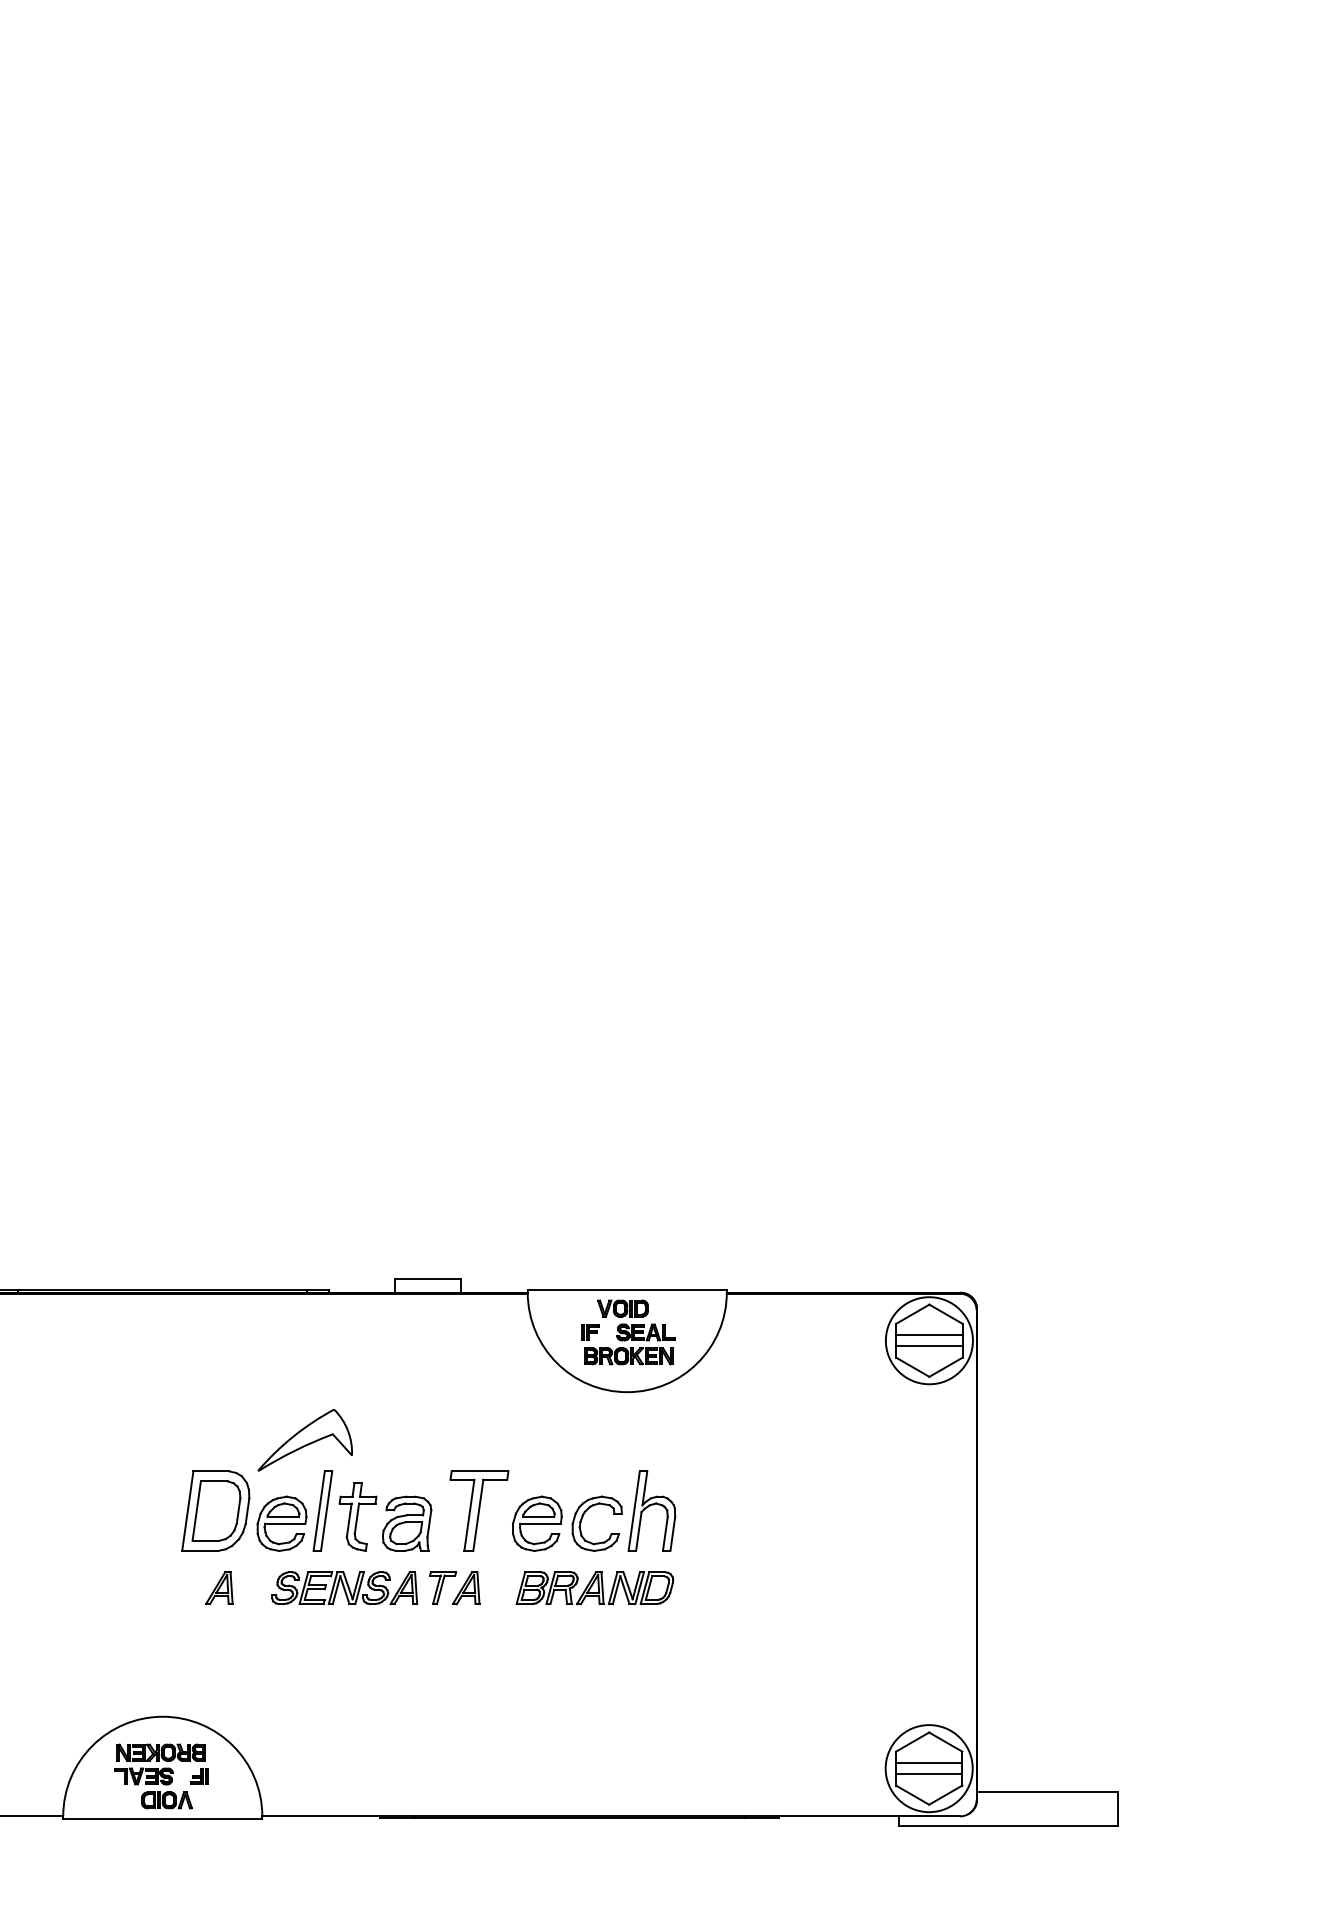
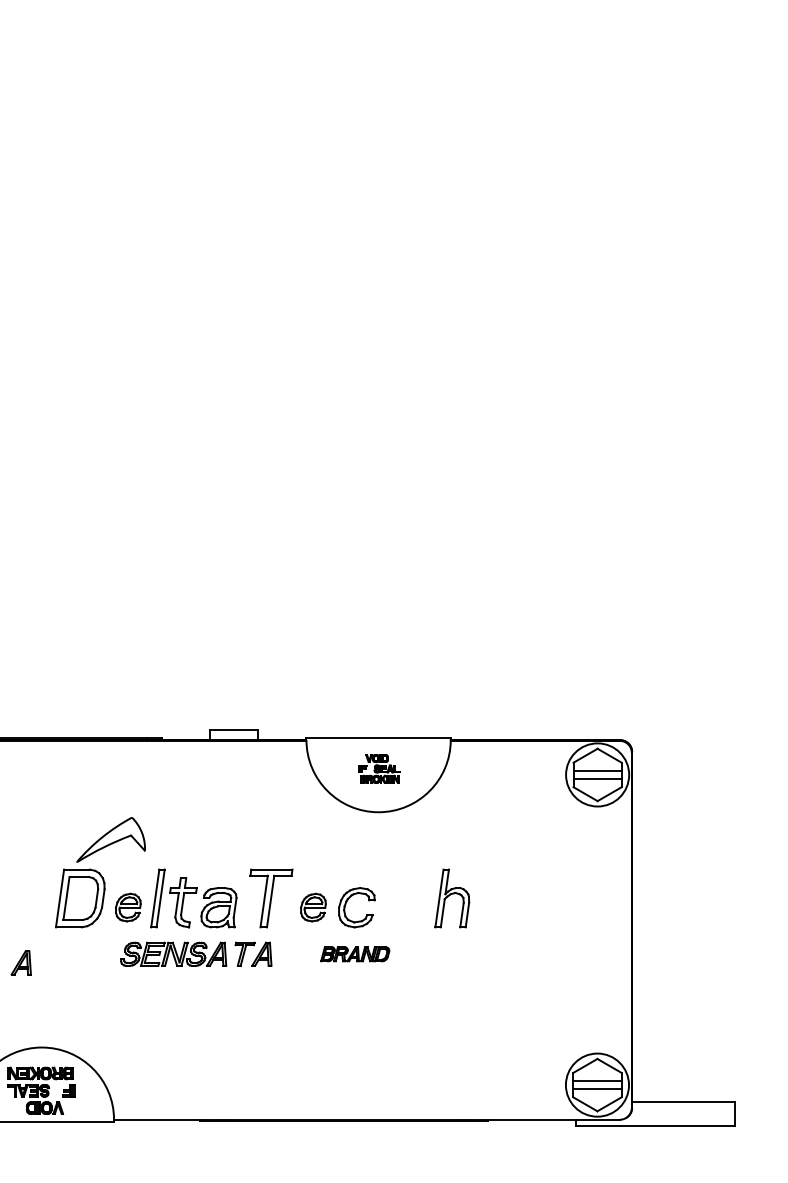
part: (628, 1332) -> (379, 768), size x0.6
part: (304, 1440) -> (110, 840), moved
part: (651, 1510) -> (451, 898), moved
part: (281, 1523) -> (127, 907), size x0.7
part: (537, 1523) -> (313, 907), size x0.7
part: (219, 1588) -> (21, 963), moved
part: (594, 1588) -> (354, 954), size x0.6

